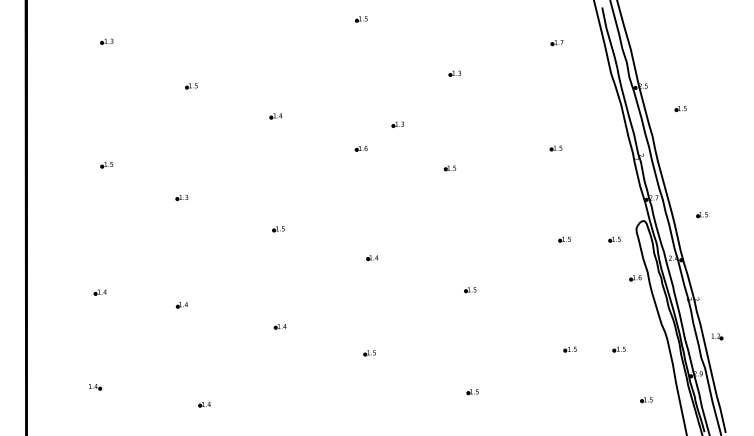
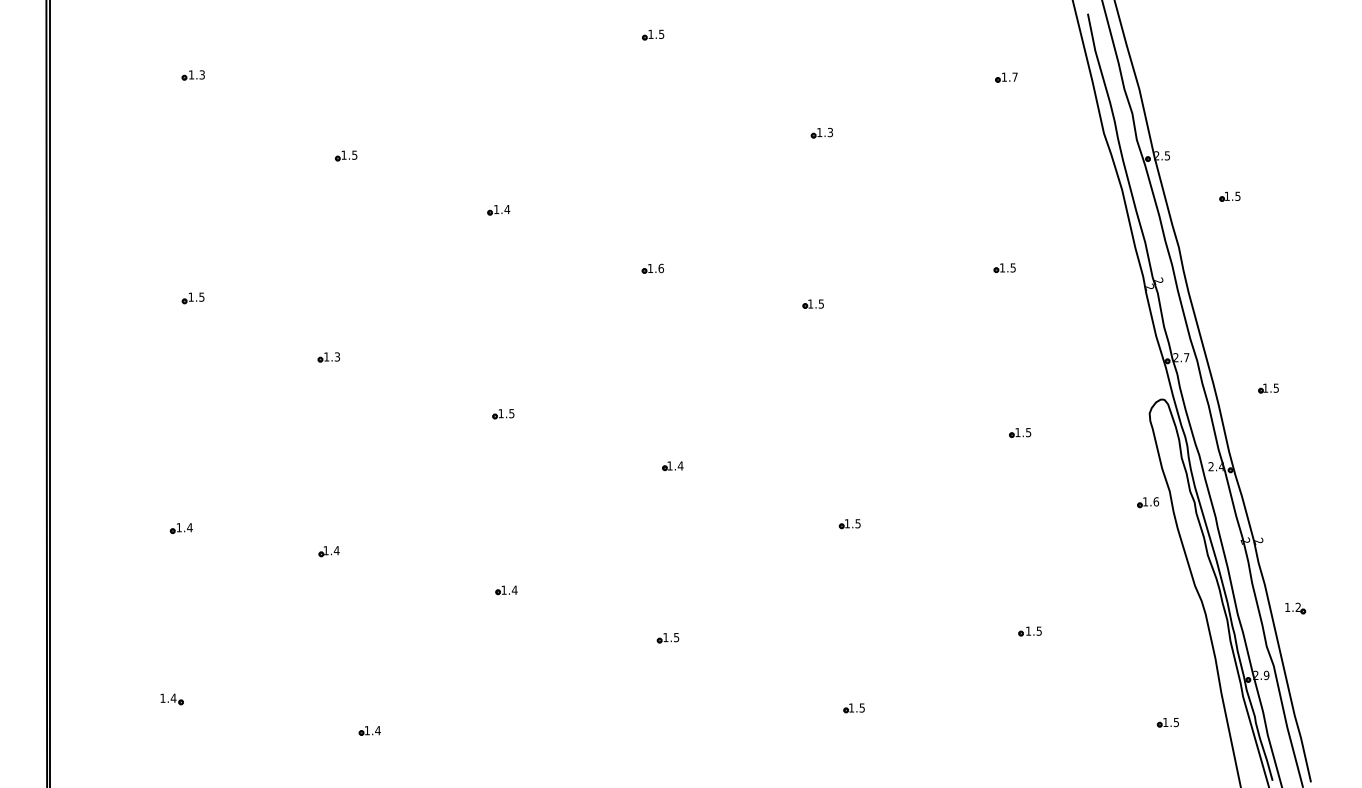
part: (397, 124) -> (718, 225), removed
part: (614, 239) -> (1109, 432), removed
part: (618, 349) -> (1117, 631), removed

